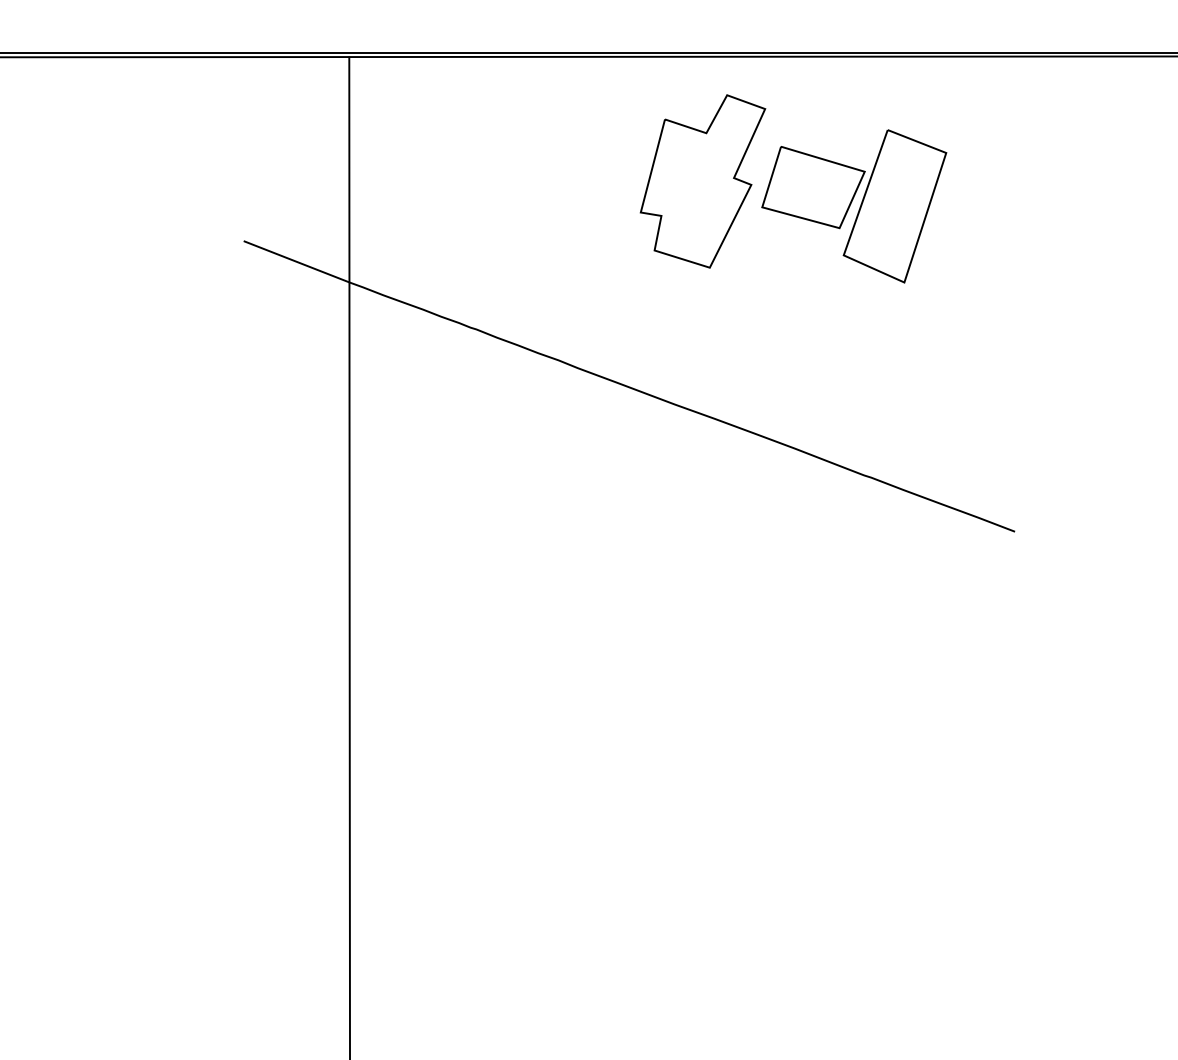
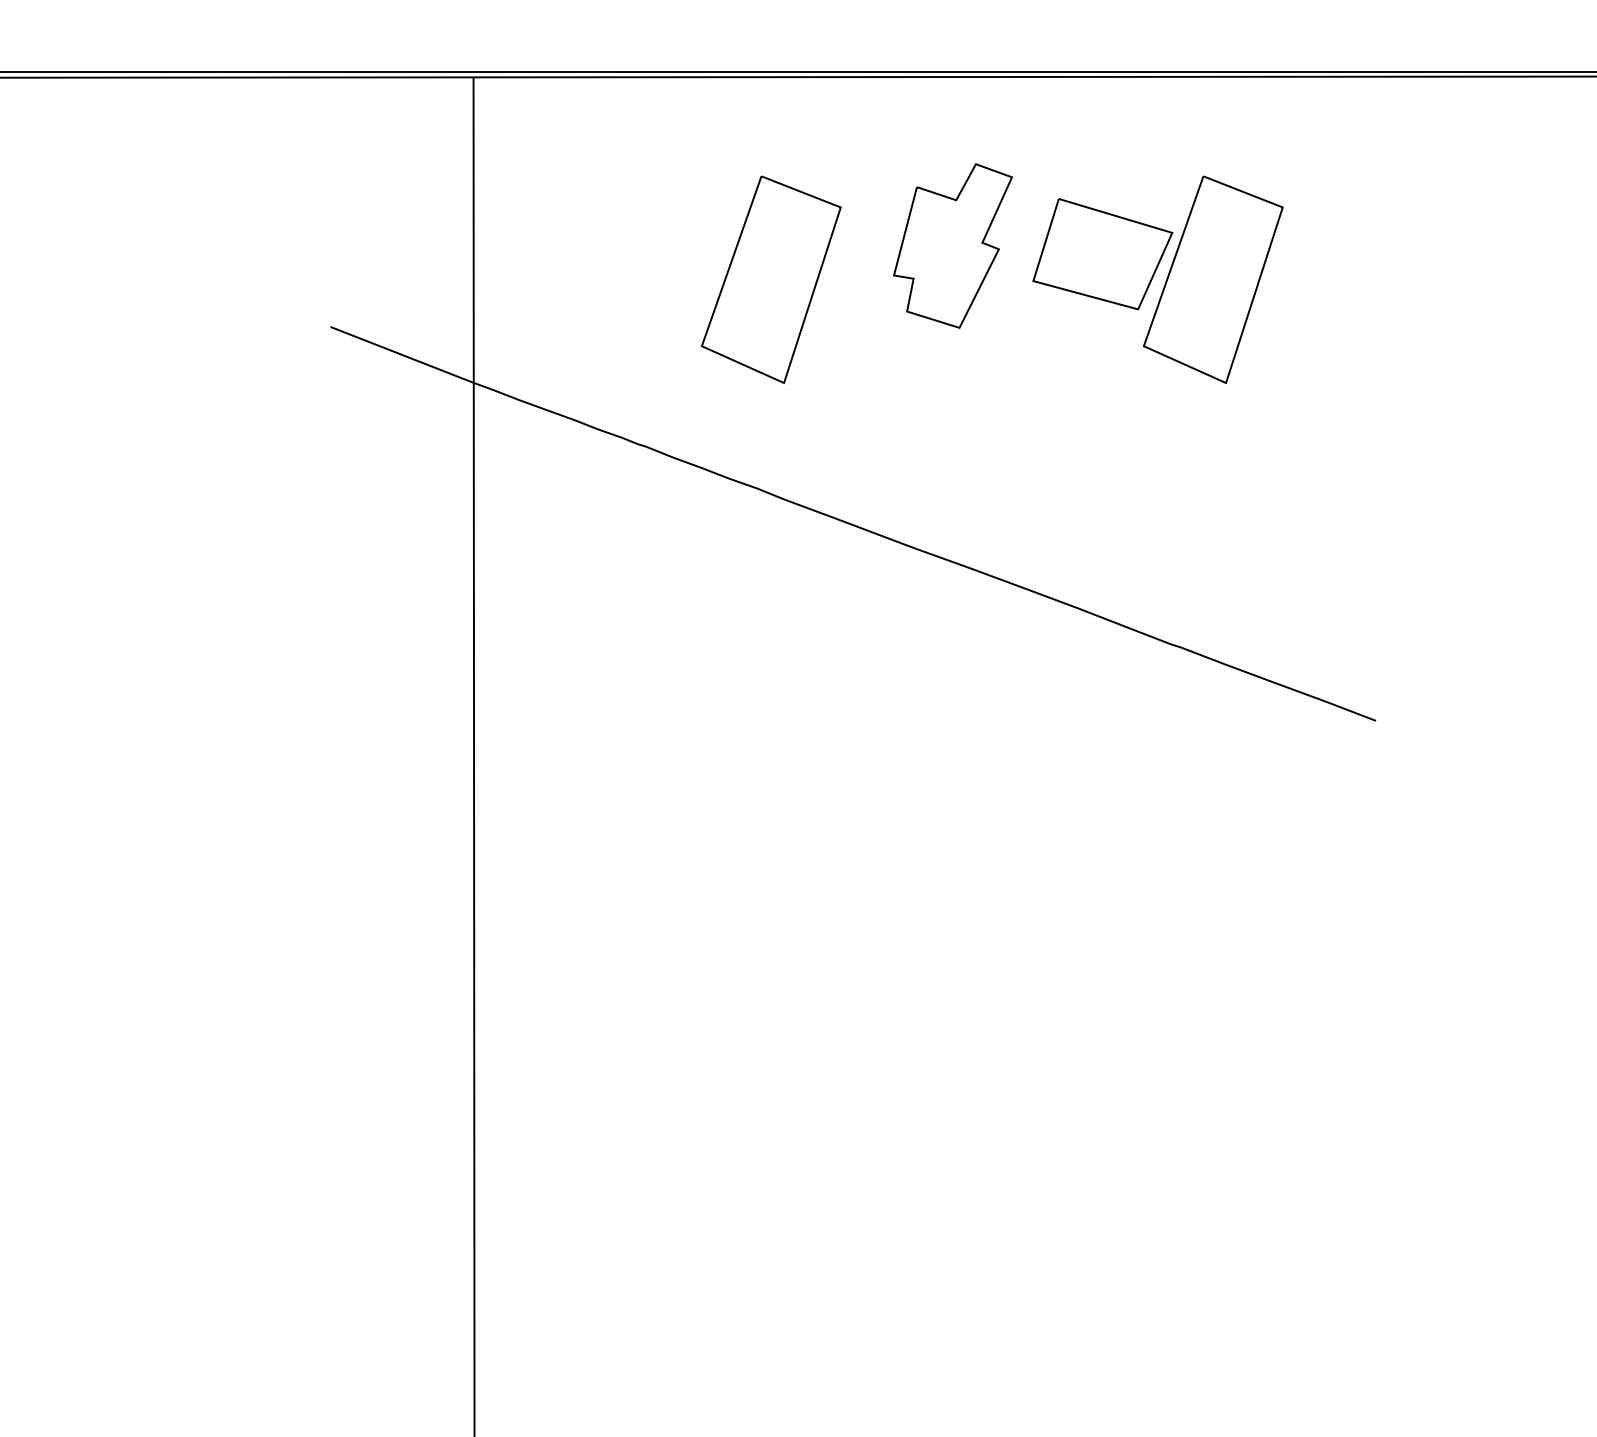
part: (702, 181) -> (952, 245), size x0.7
part: (568, 206) -> (770, 279), added

